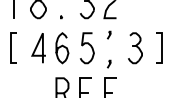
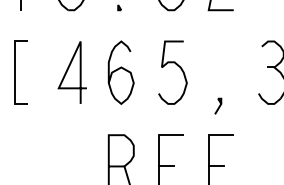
line: (109, 34) -> (219, 44), removed

